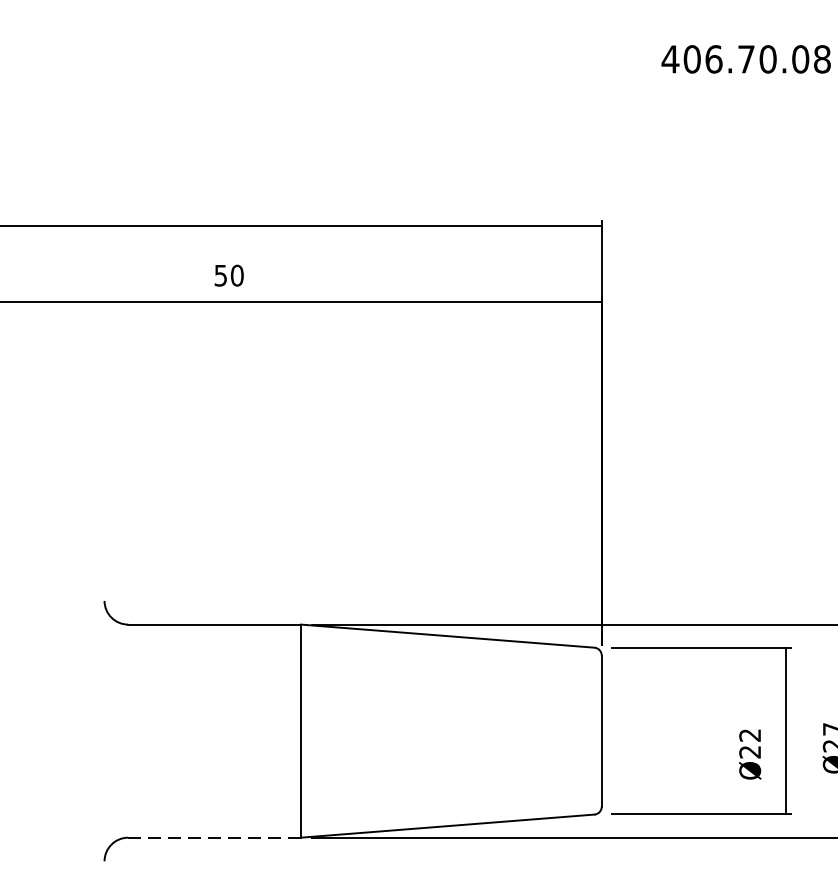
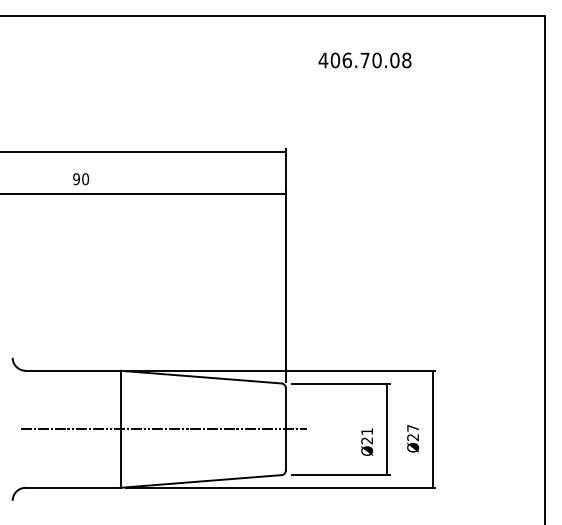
text: (220, 274) -> (76, 178), 50 -> 90
line: (381, 731) -> (164, 429), added
text: (748, 735) -> (366, 431), Ø22 -> Ø21
line: (213, 837) -> (72, 487), dashed -> solid

